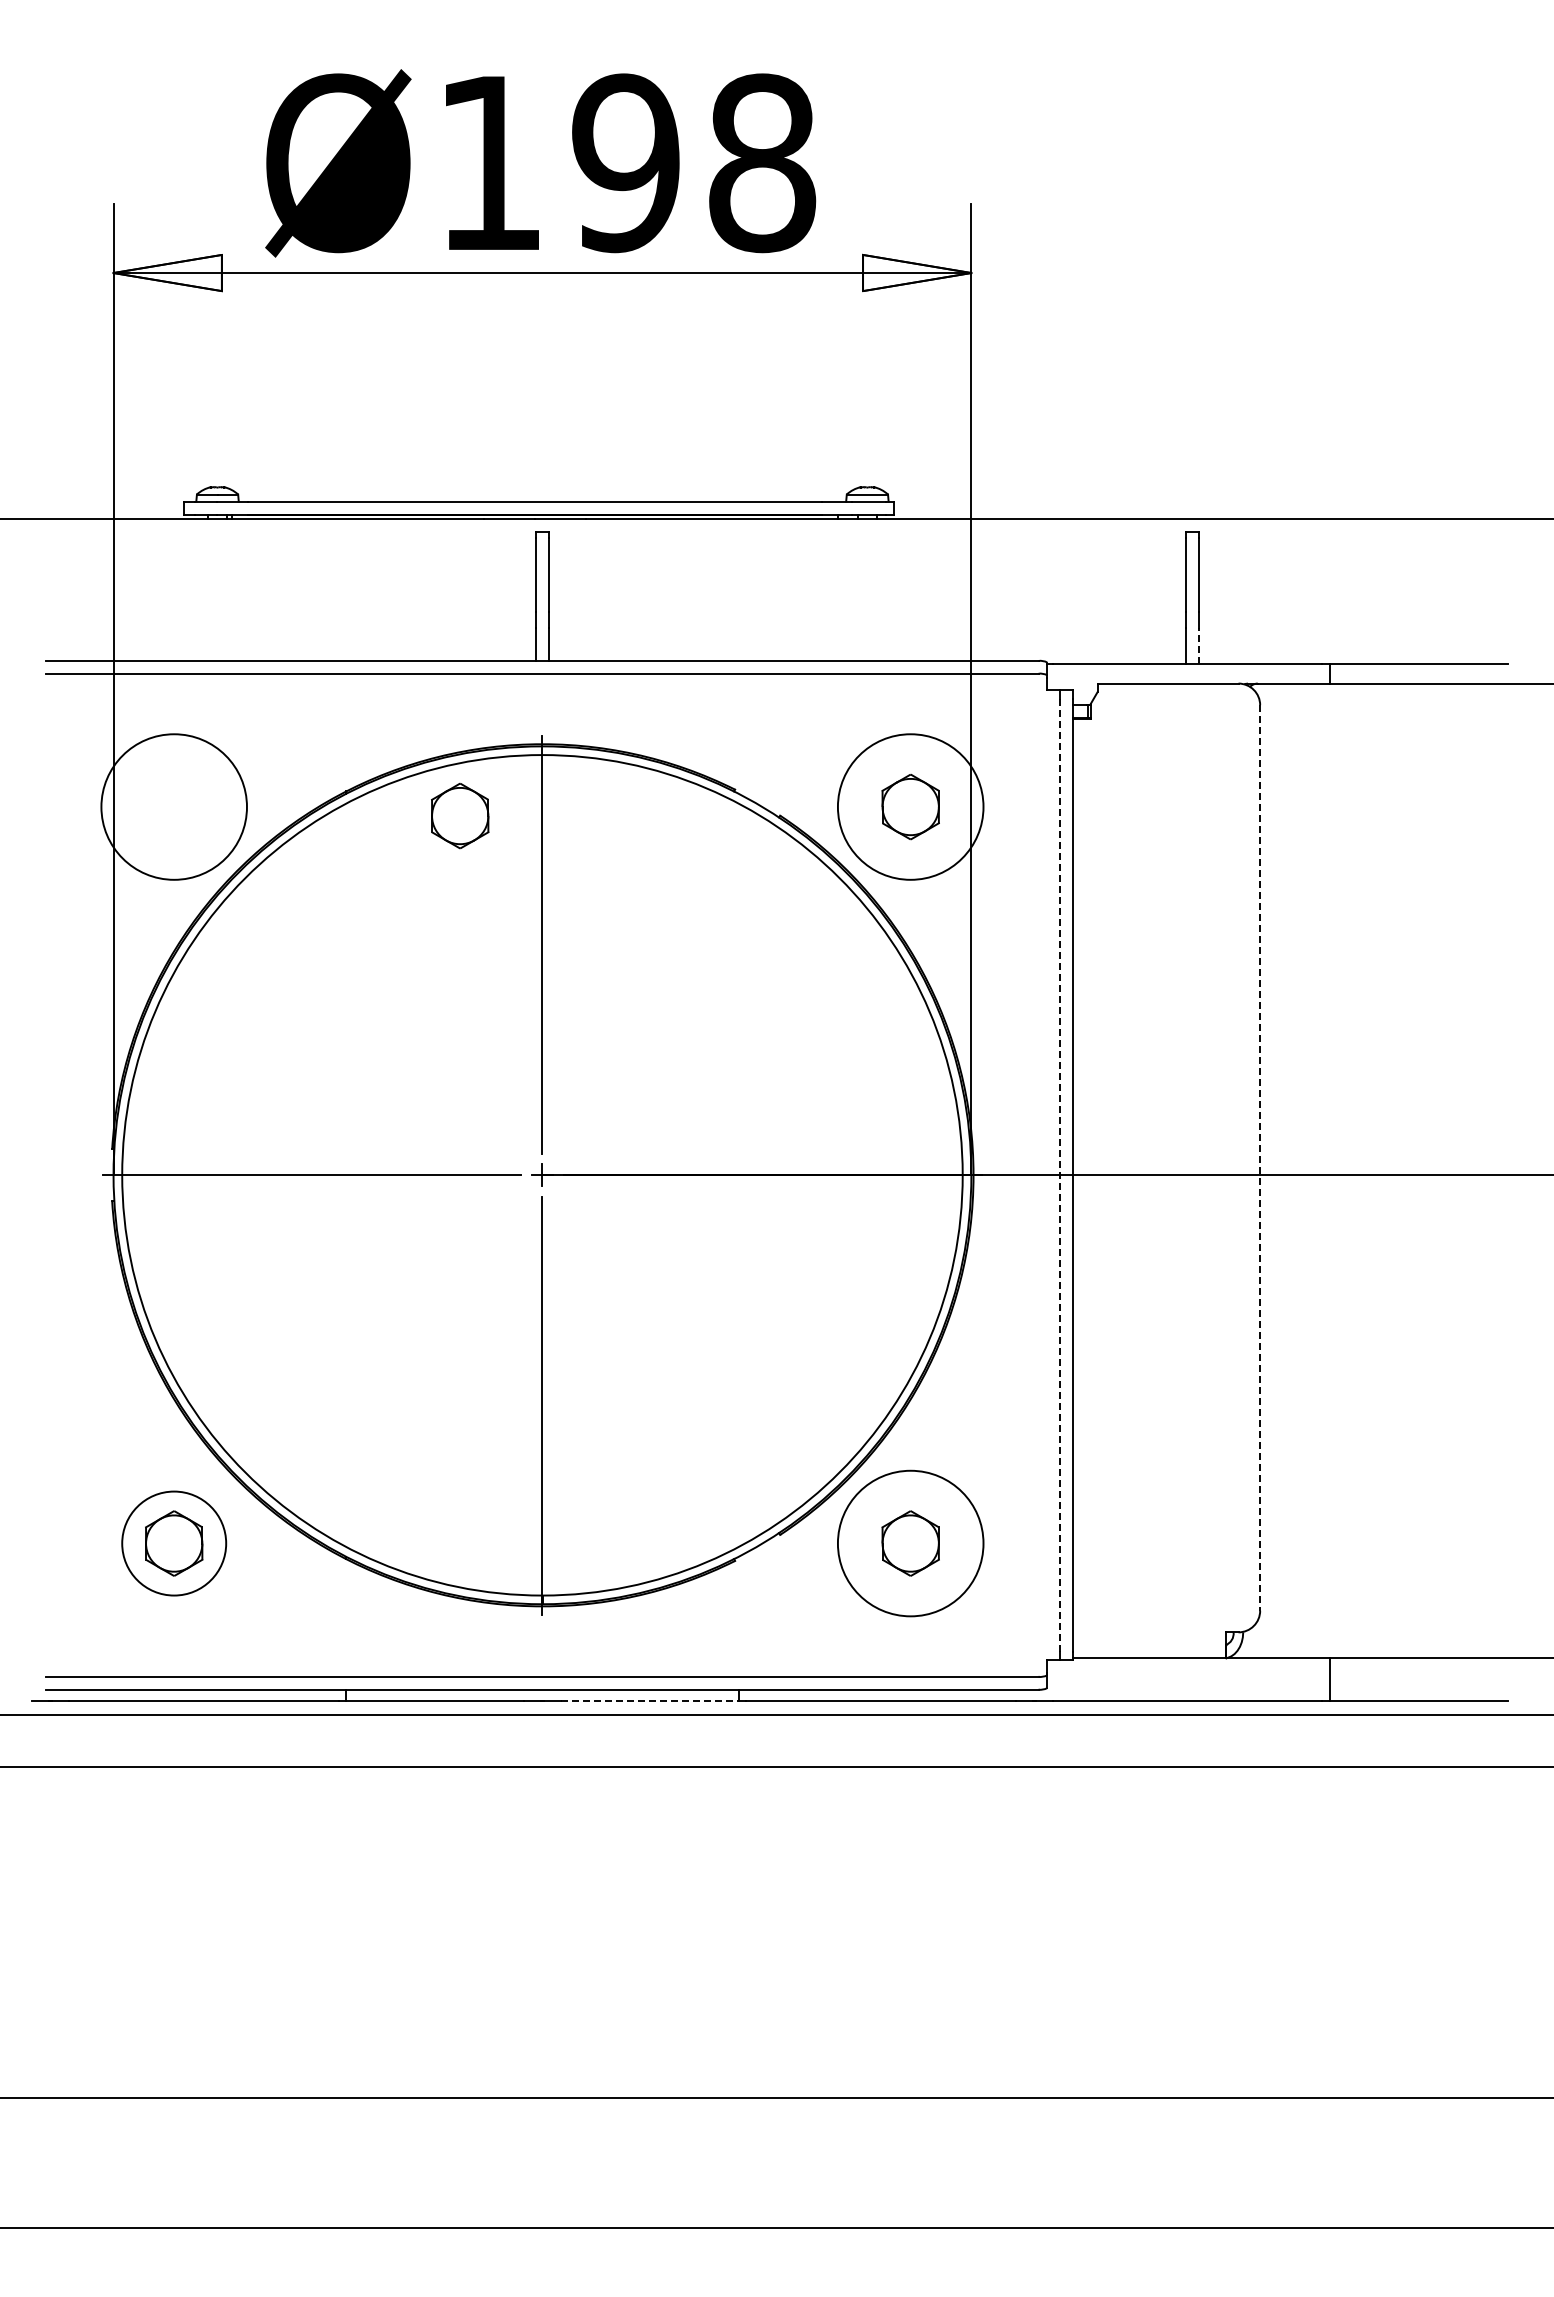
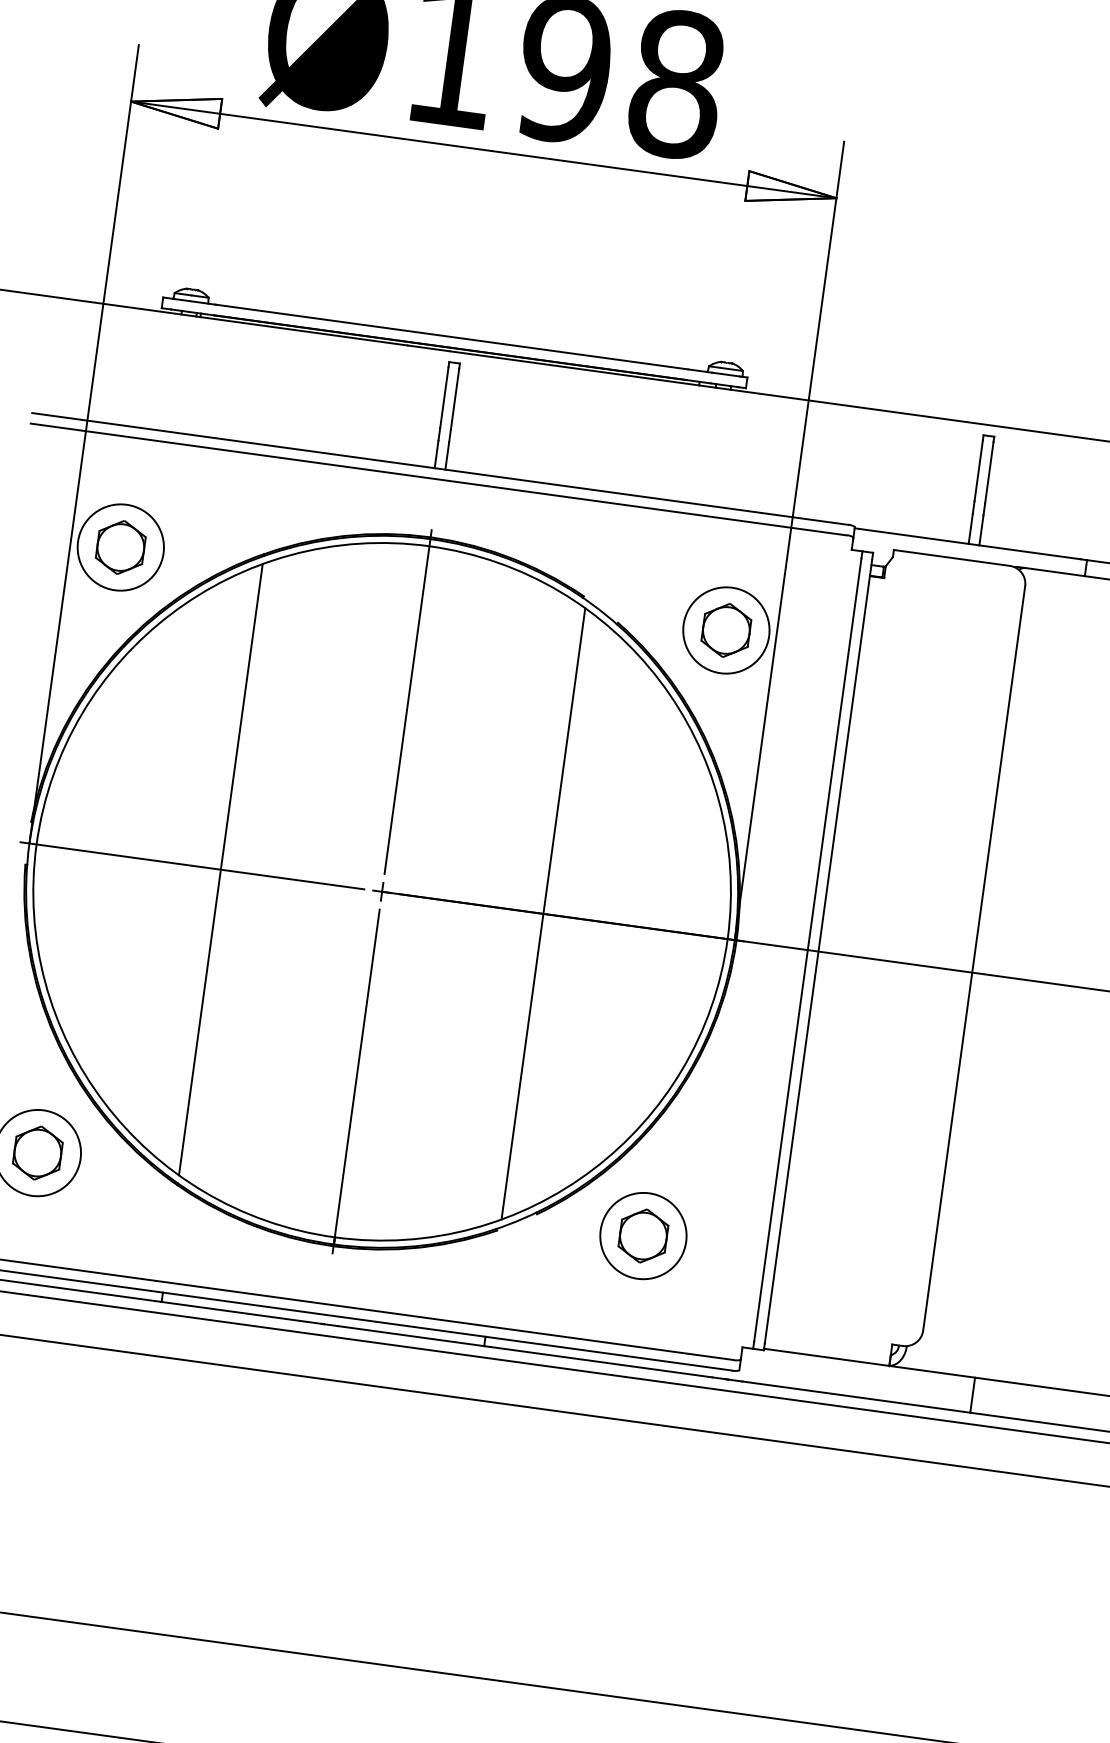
line: (1198, 645) -> (981, 530), dashed -> solid
circle: (174, 807) -> (121, 547), size x0.71
circle: (910, 807) -> (726, 630), size x0.71
part: (460, 816) -> (121, 547), moved
line: (1260, 1157) -> (974, 958), dashed -> solid
line: (346, 1174) -> (221, 869), added
line: (738, 1174) -> (543, 913), added
line: (1060, 1175) -> (808, 950), dashed -> solid
circle: (910, 1543) -> (643, 1235), size x0.71
line: (649, 1701) -> (410, 1336), dashed -> solid

